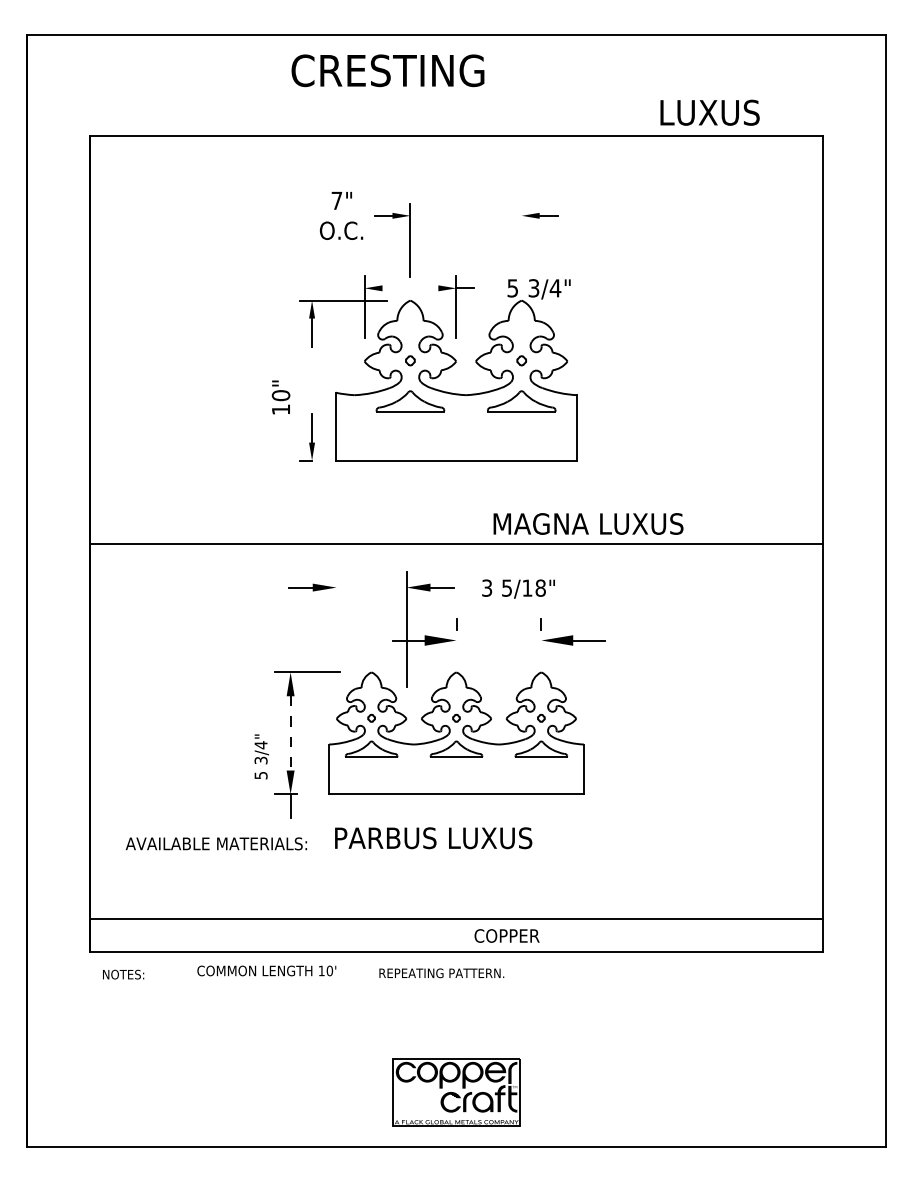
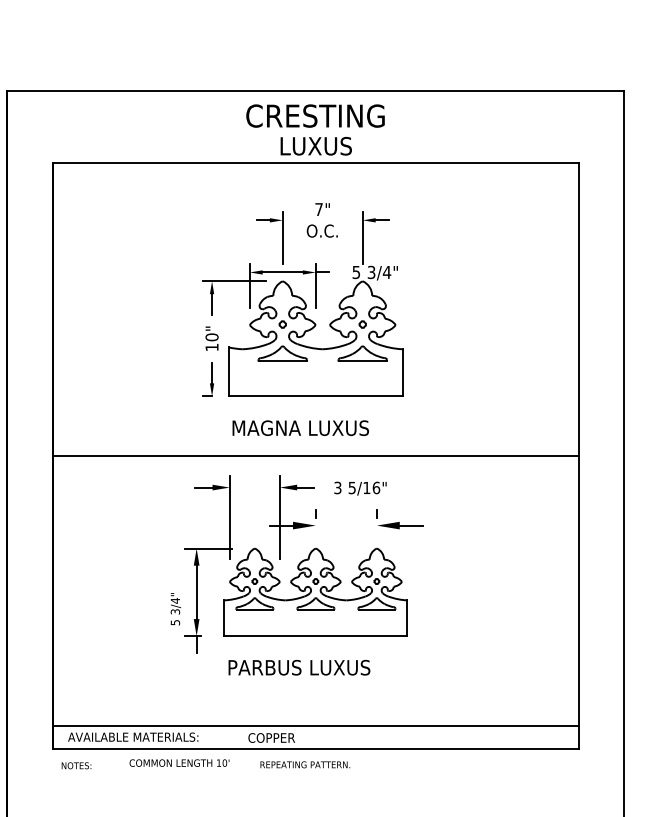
text: (387, 70) -> (315, 115), moved
text: (709, 112) -> (315, 146), moved
text: (341, 215) -> (322, 220), moved
line: (521, 239) -> (362, 237), added
line: (410, 288) -> (282, 272), added
text: (280, 397) -> (211, 338), moved
text: (588, 523) -> (300, 427), moved
text: (540, 587) -> (376, 487), 5/18" -> 5/16"
line: (336, 628) -> (229, 516), added
line: (290, 733) -> (196, 592), dashed -> solid
text: (215, 843) -> (132, 736), moved
text: (506, 935) -> (271, 737), moved

